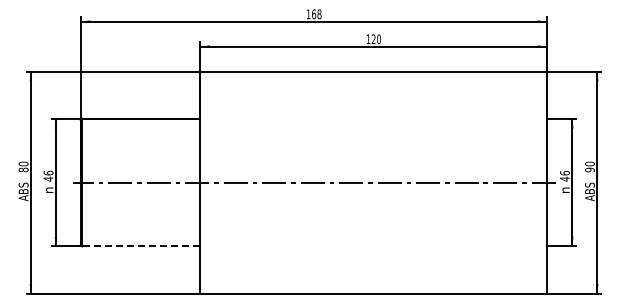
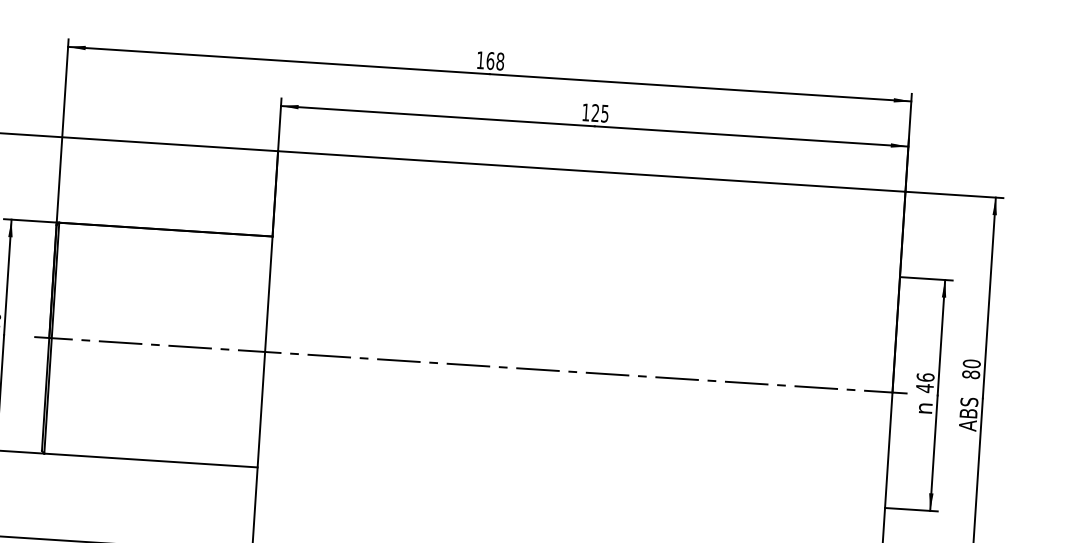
text: (379, 39) -> (605, 114), 120 -> 125
text: (589, 169) -> (970, 373), 90 -> 80
line: (141, 246) -> (151, 460), dashed -> solid

